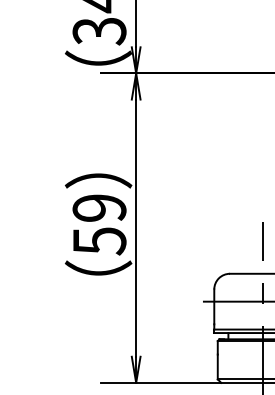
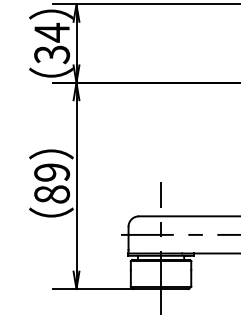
text: (98, 241) -> (51, 194), 59 -> 89

